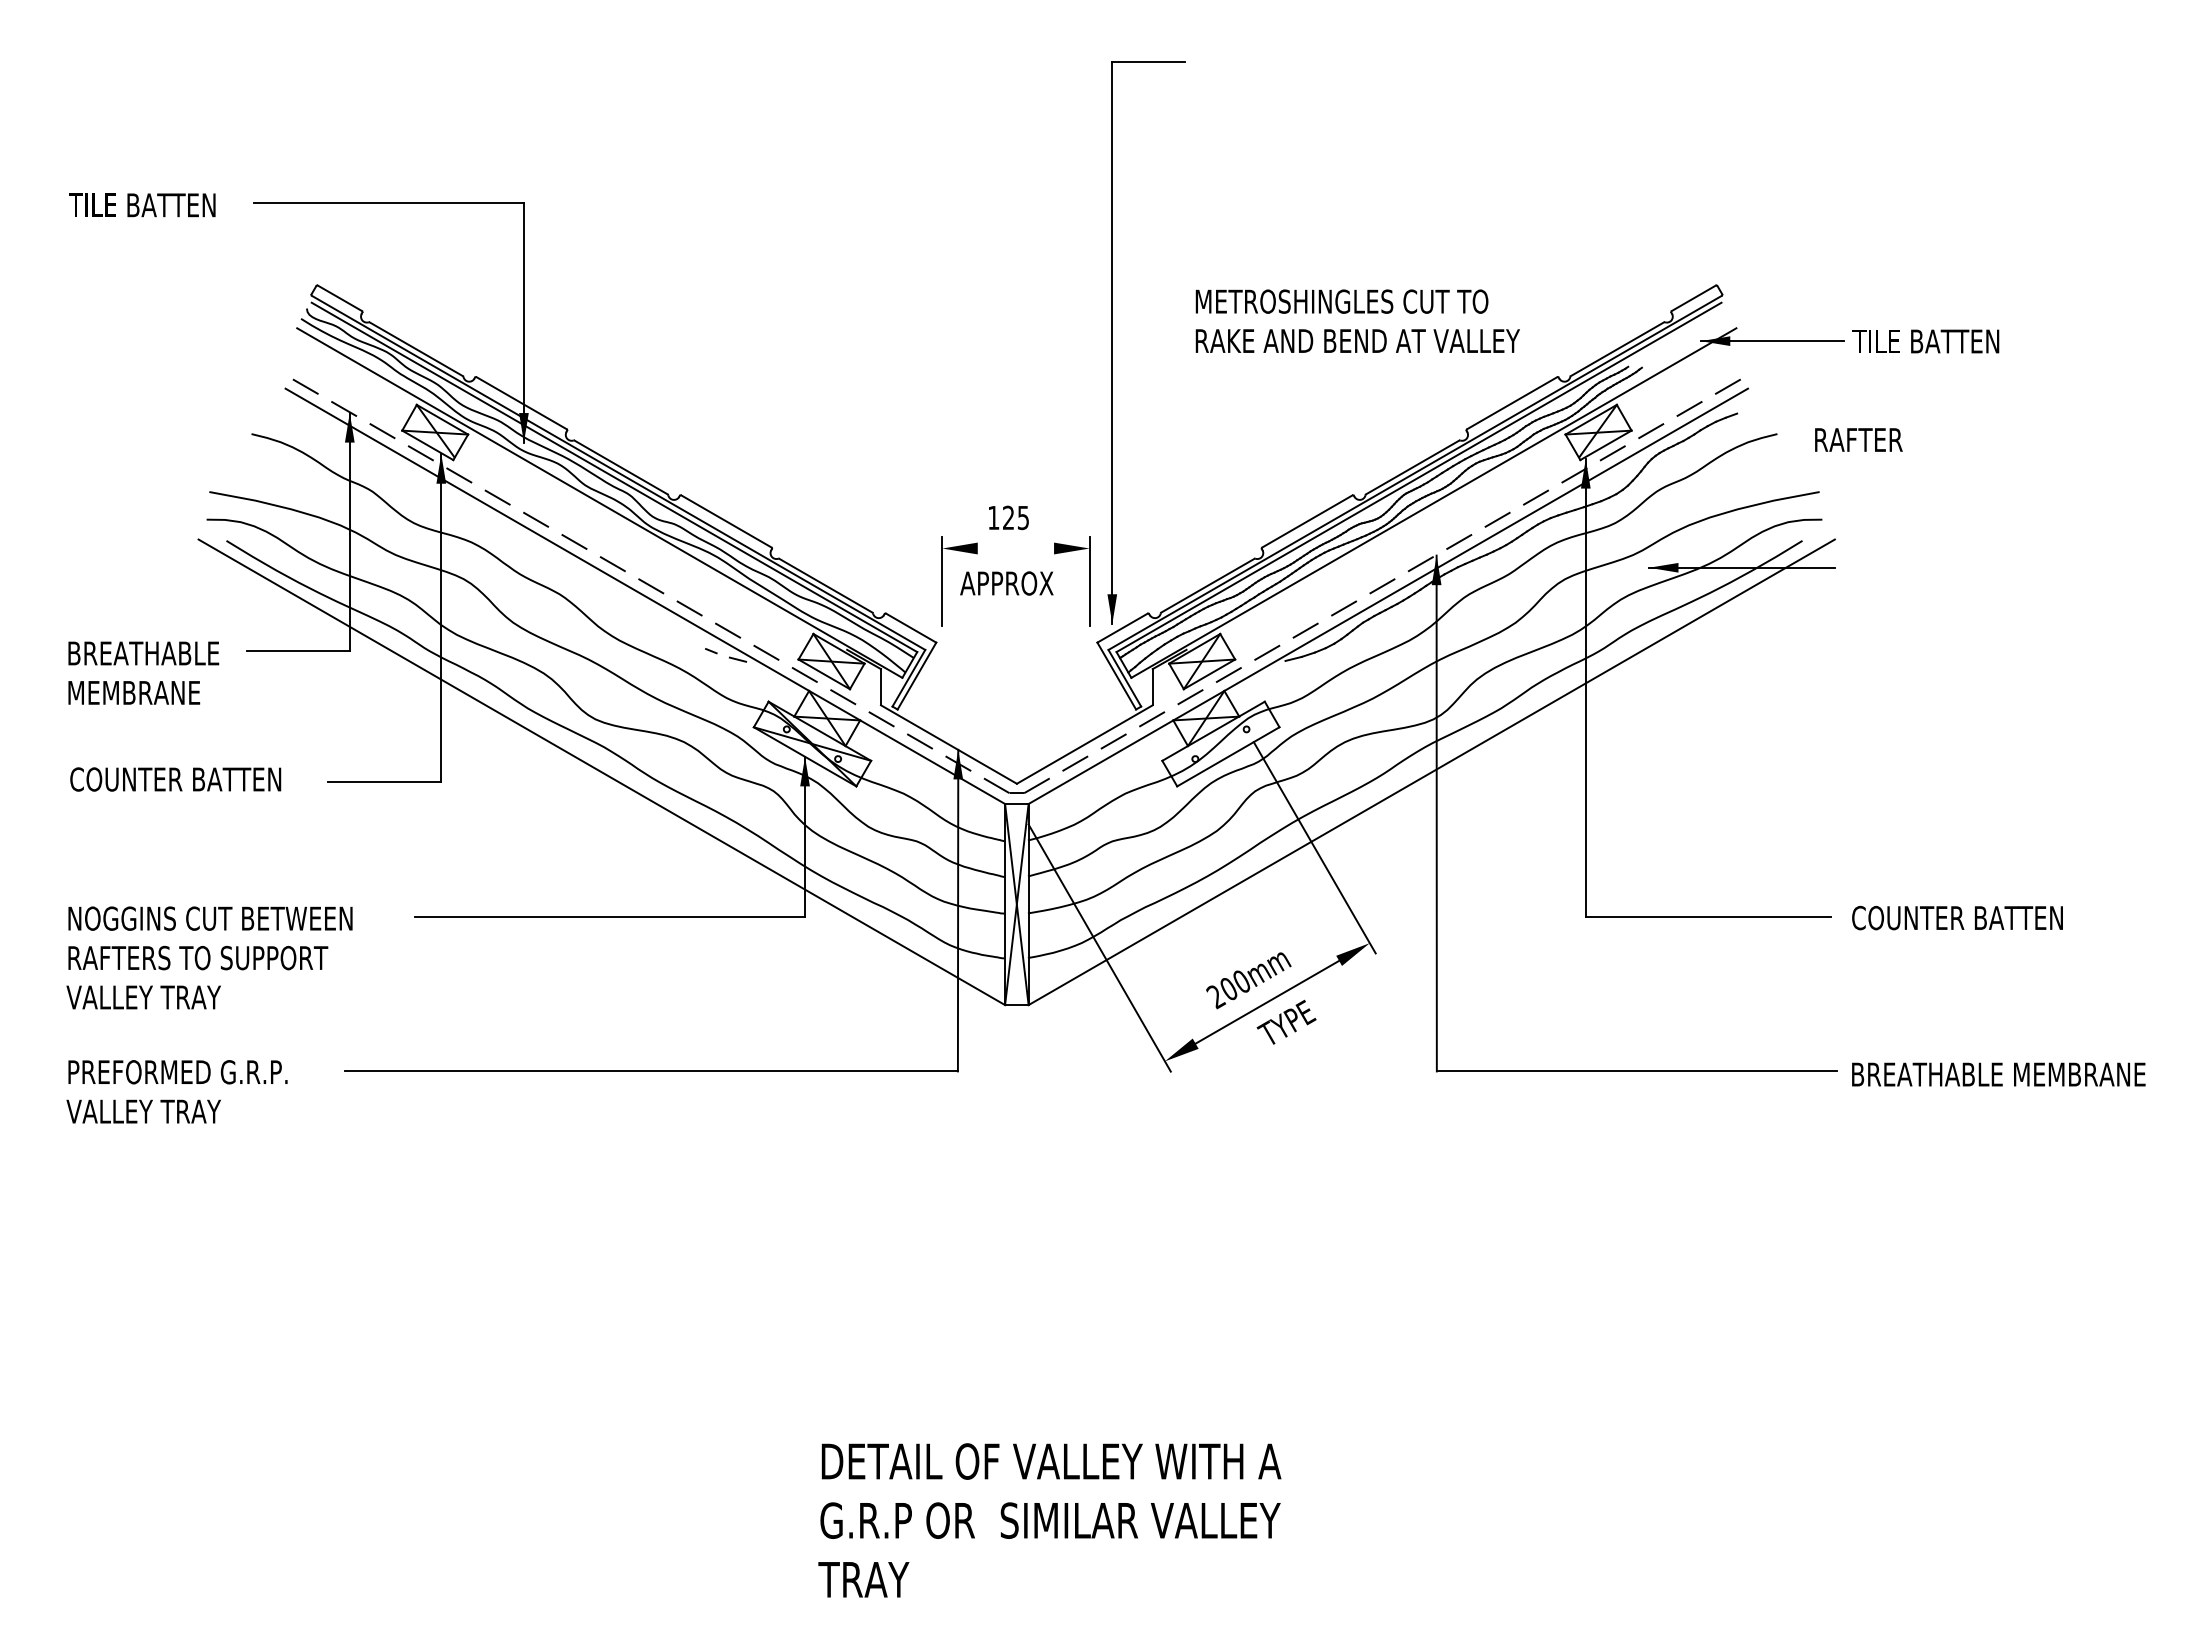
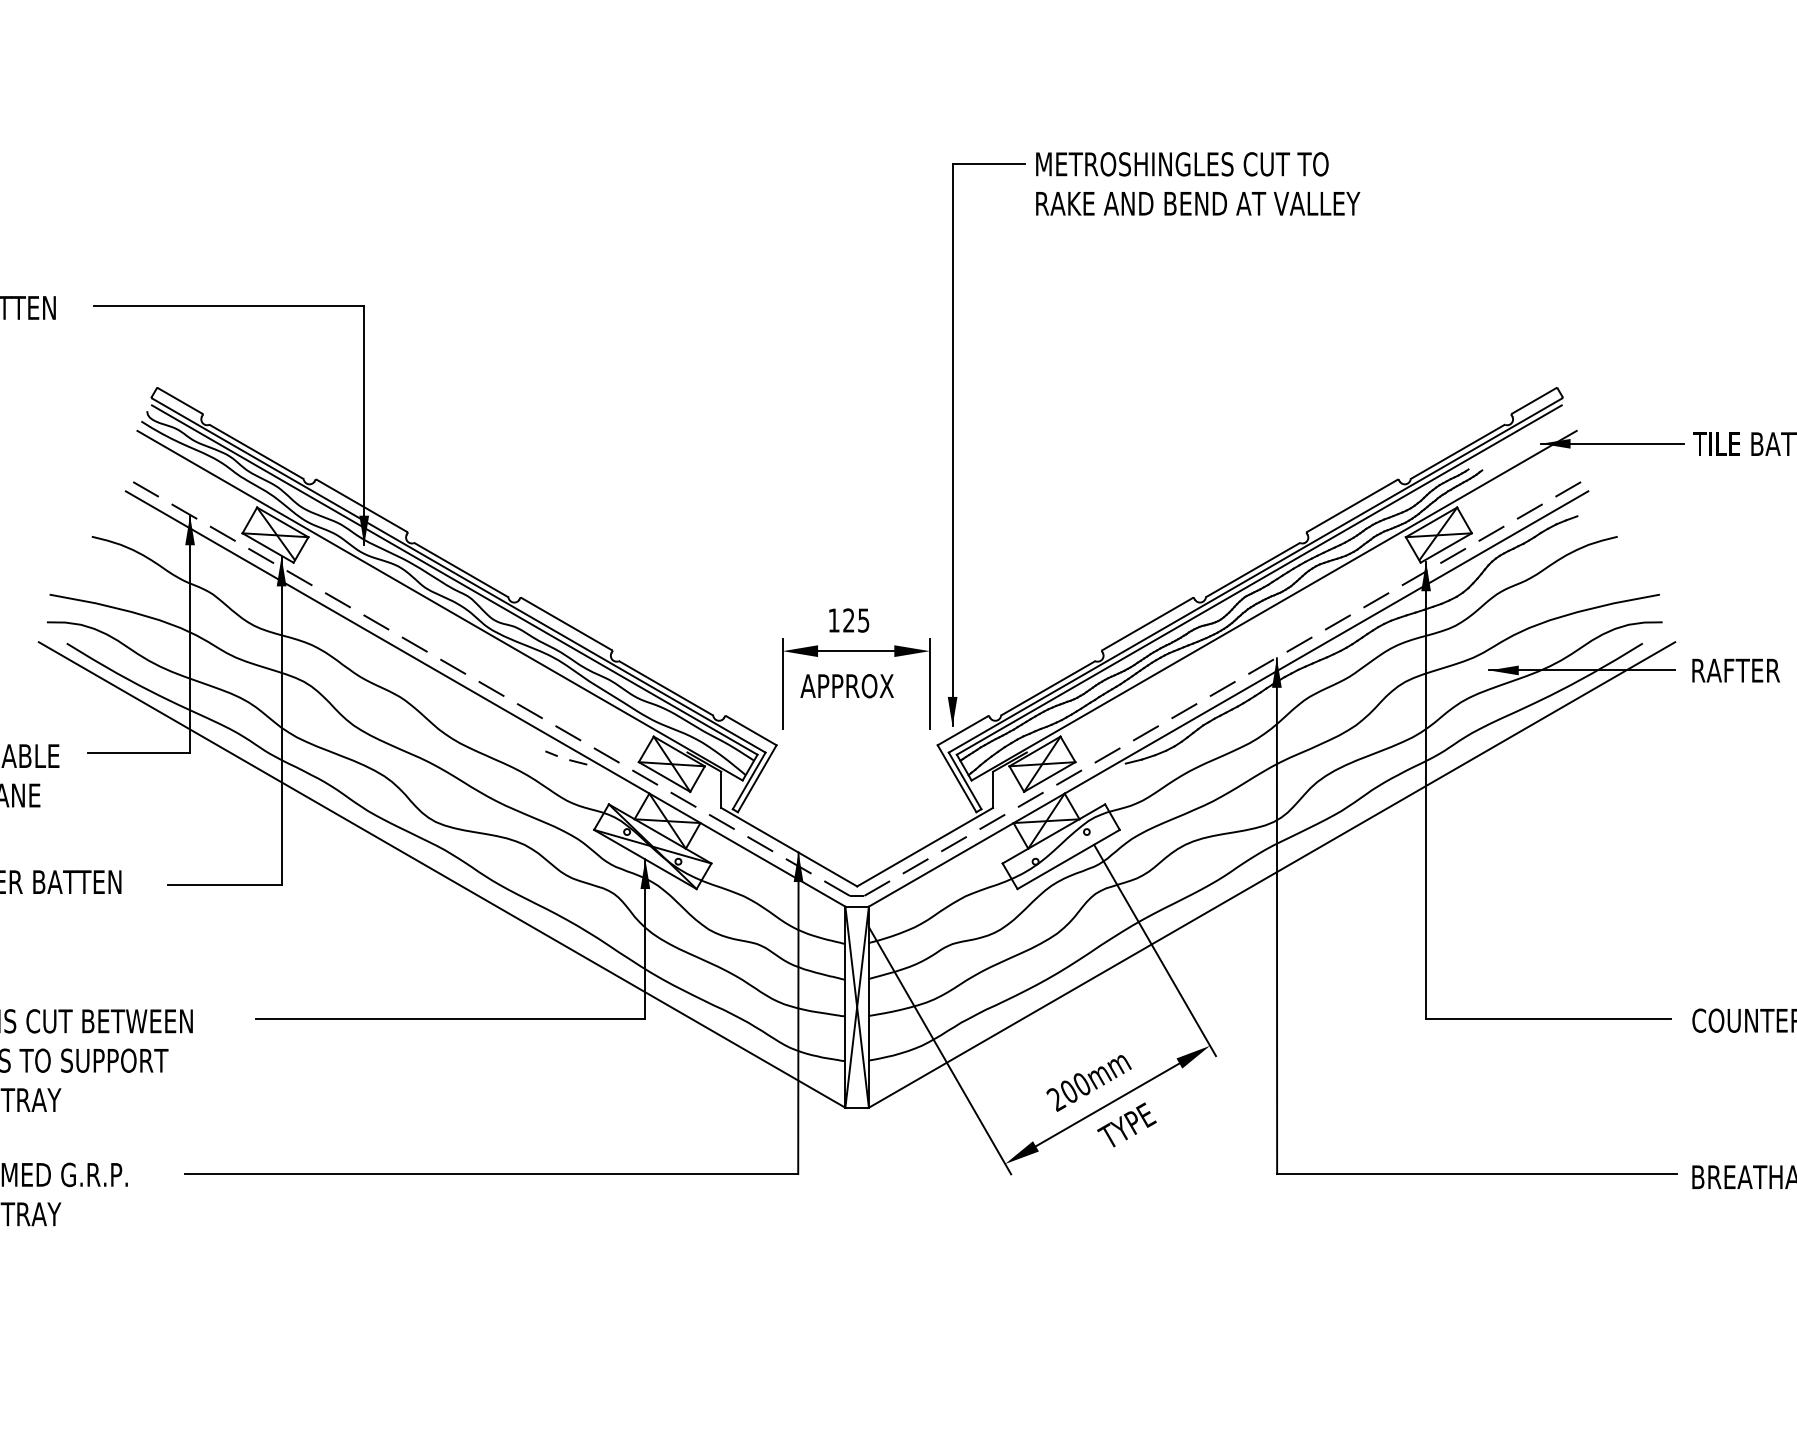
text: (1357, 320) -> (1197, 183), moved
text: (1858, 439) -> (1735, 670), moved
line: (1015, 548) -> (855, 651), added

